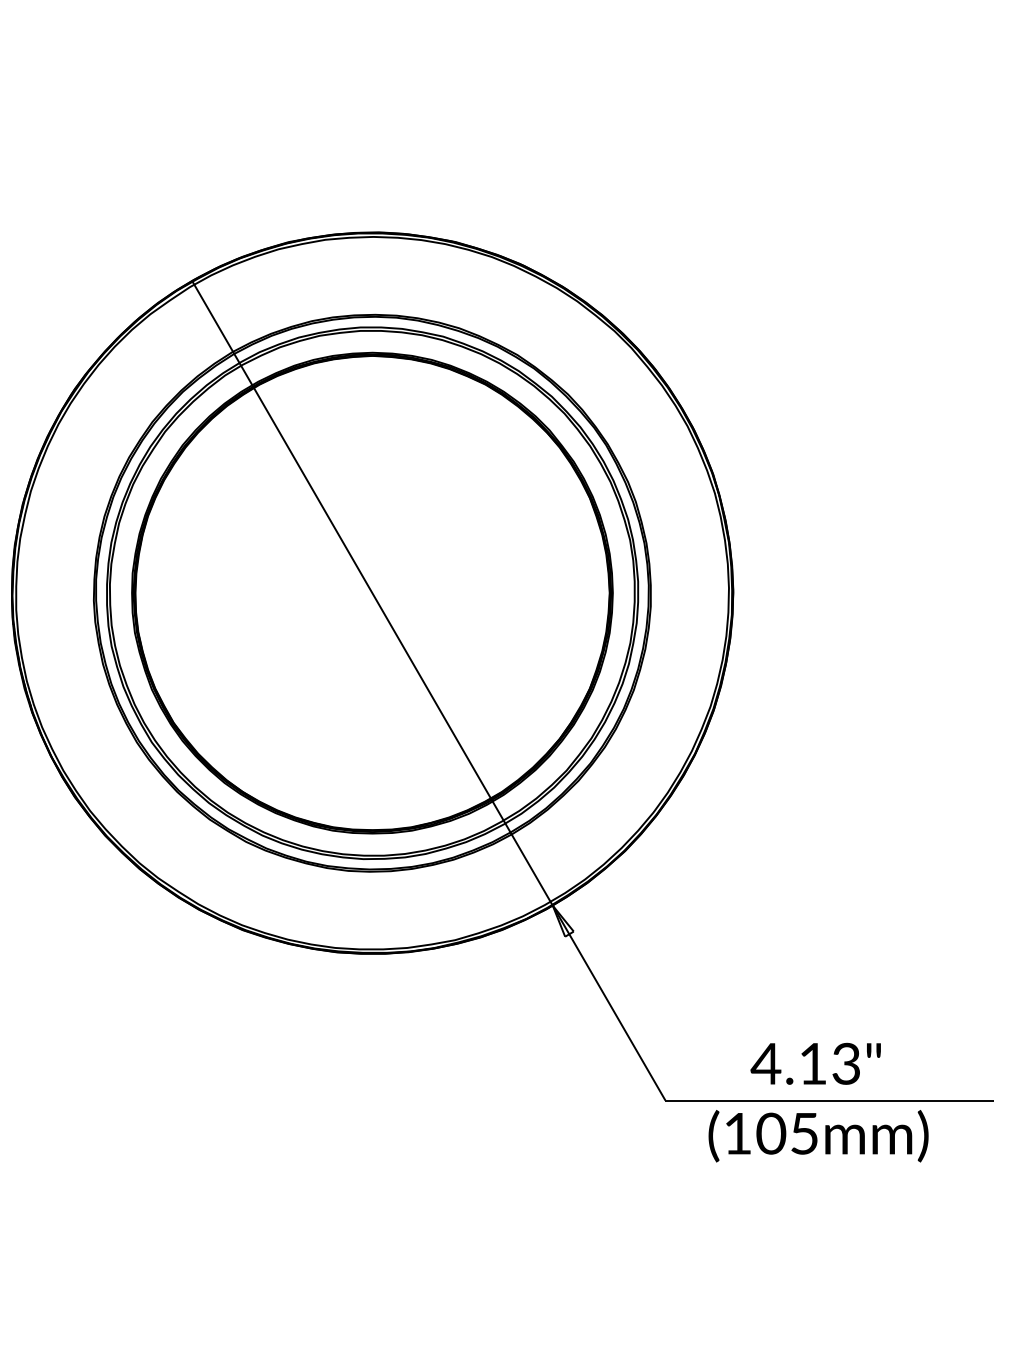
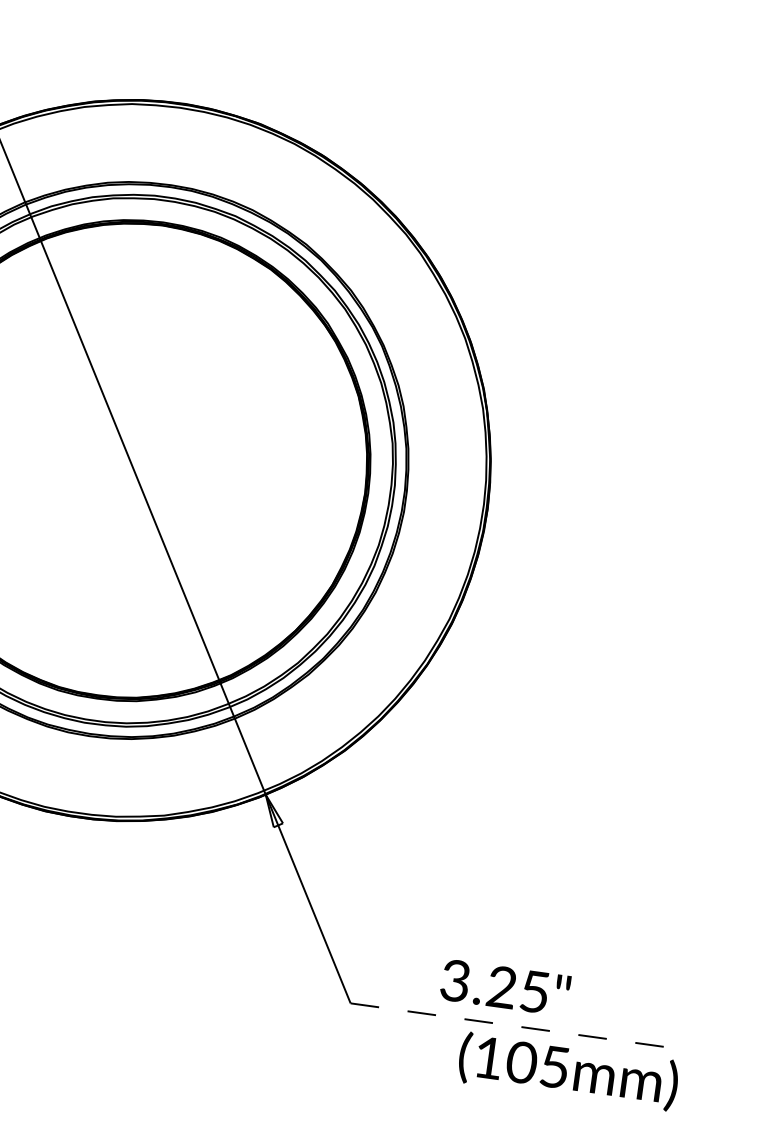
text: (804, 1063) -> (493, 985), 4.13" -> 3.25"
line: (830, 1100) -> (514, 1025), solid -> dashed
text: (818, 1136) -> (568, 1071), moved

